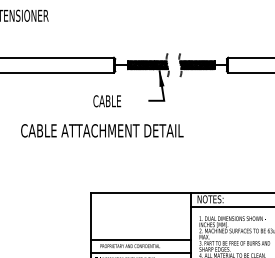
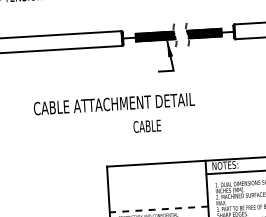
text: (107, 101) -> (147, 126), moved
line: (141, 239) -> (159, 209), solid -> dashed

